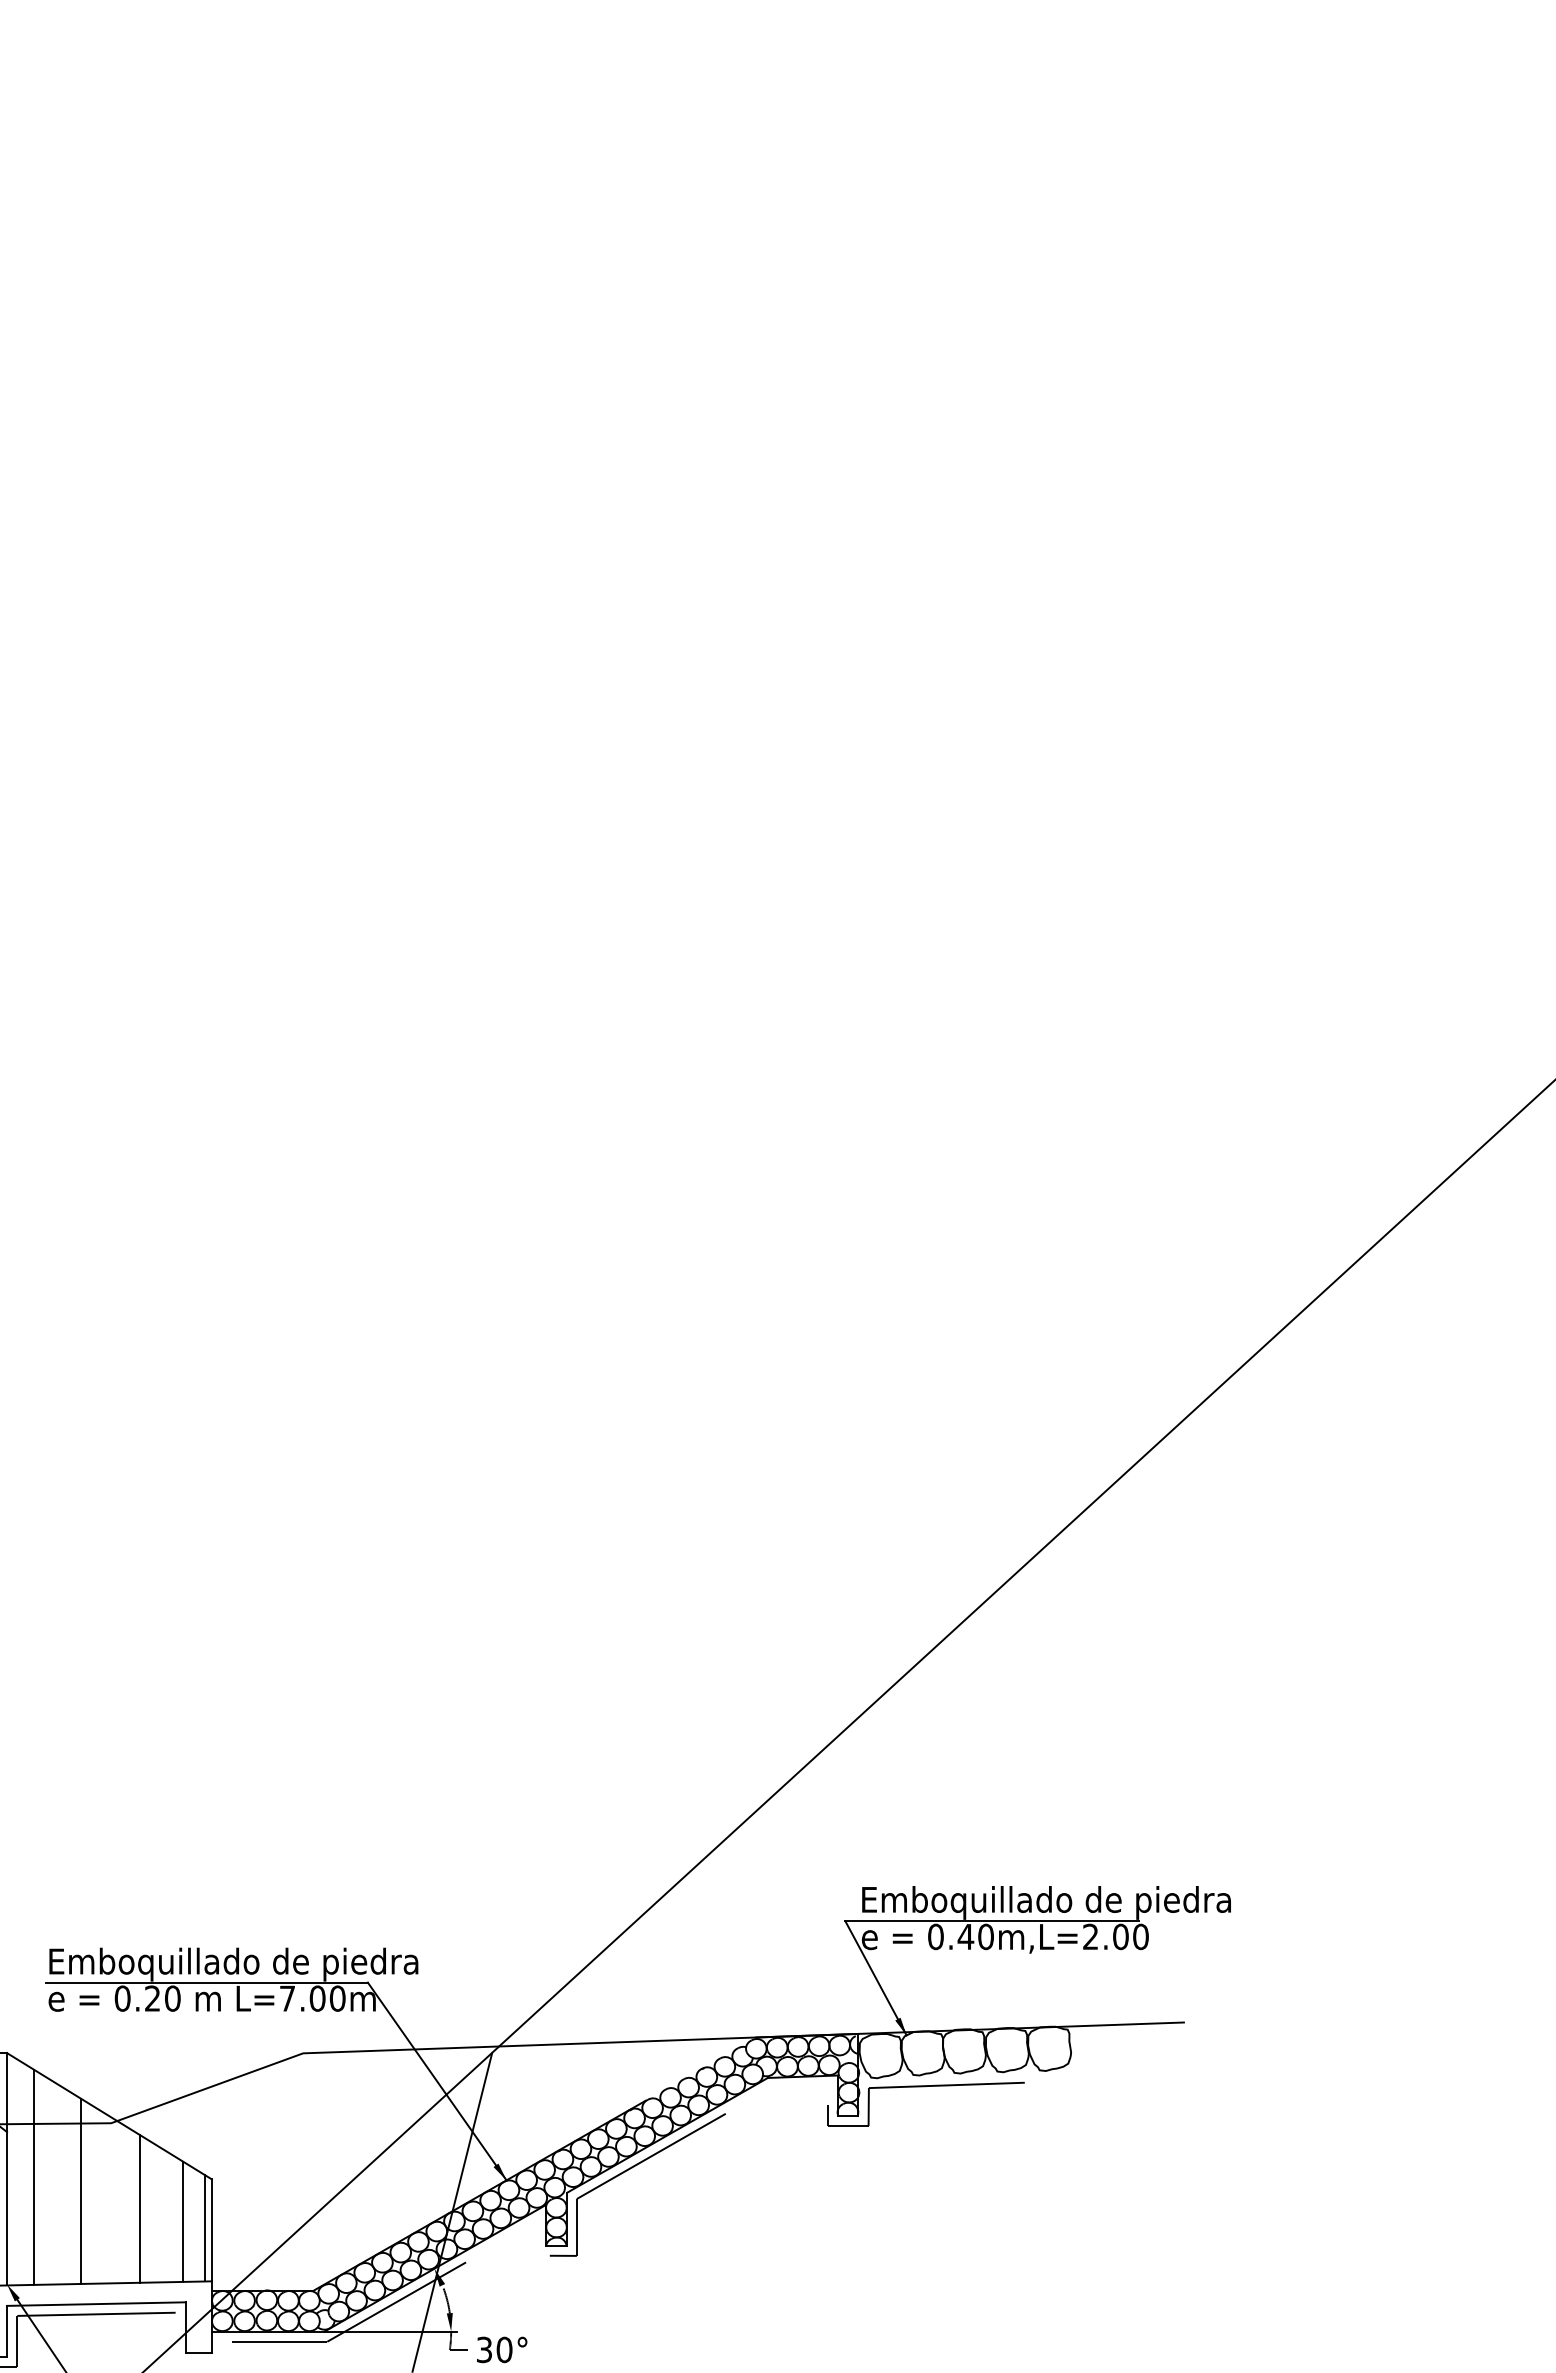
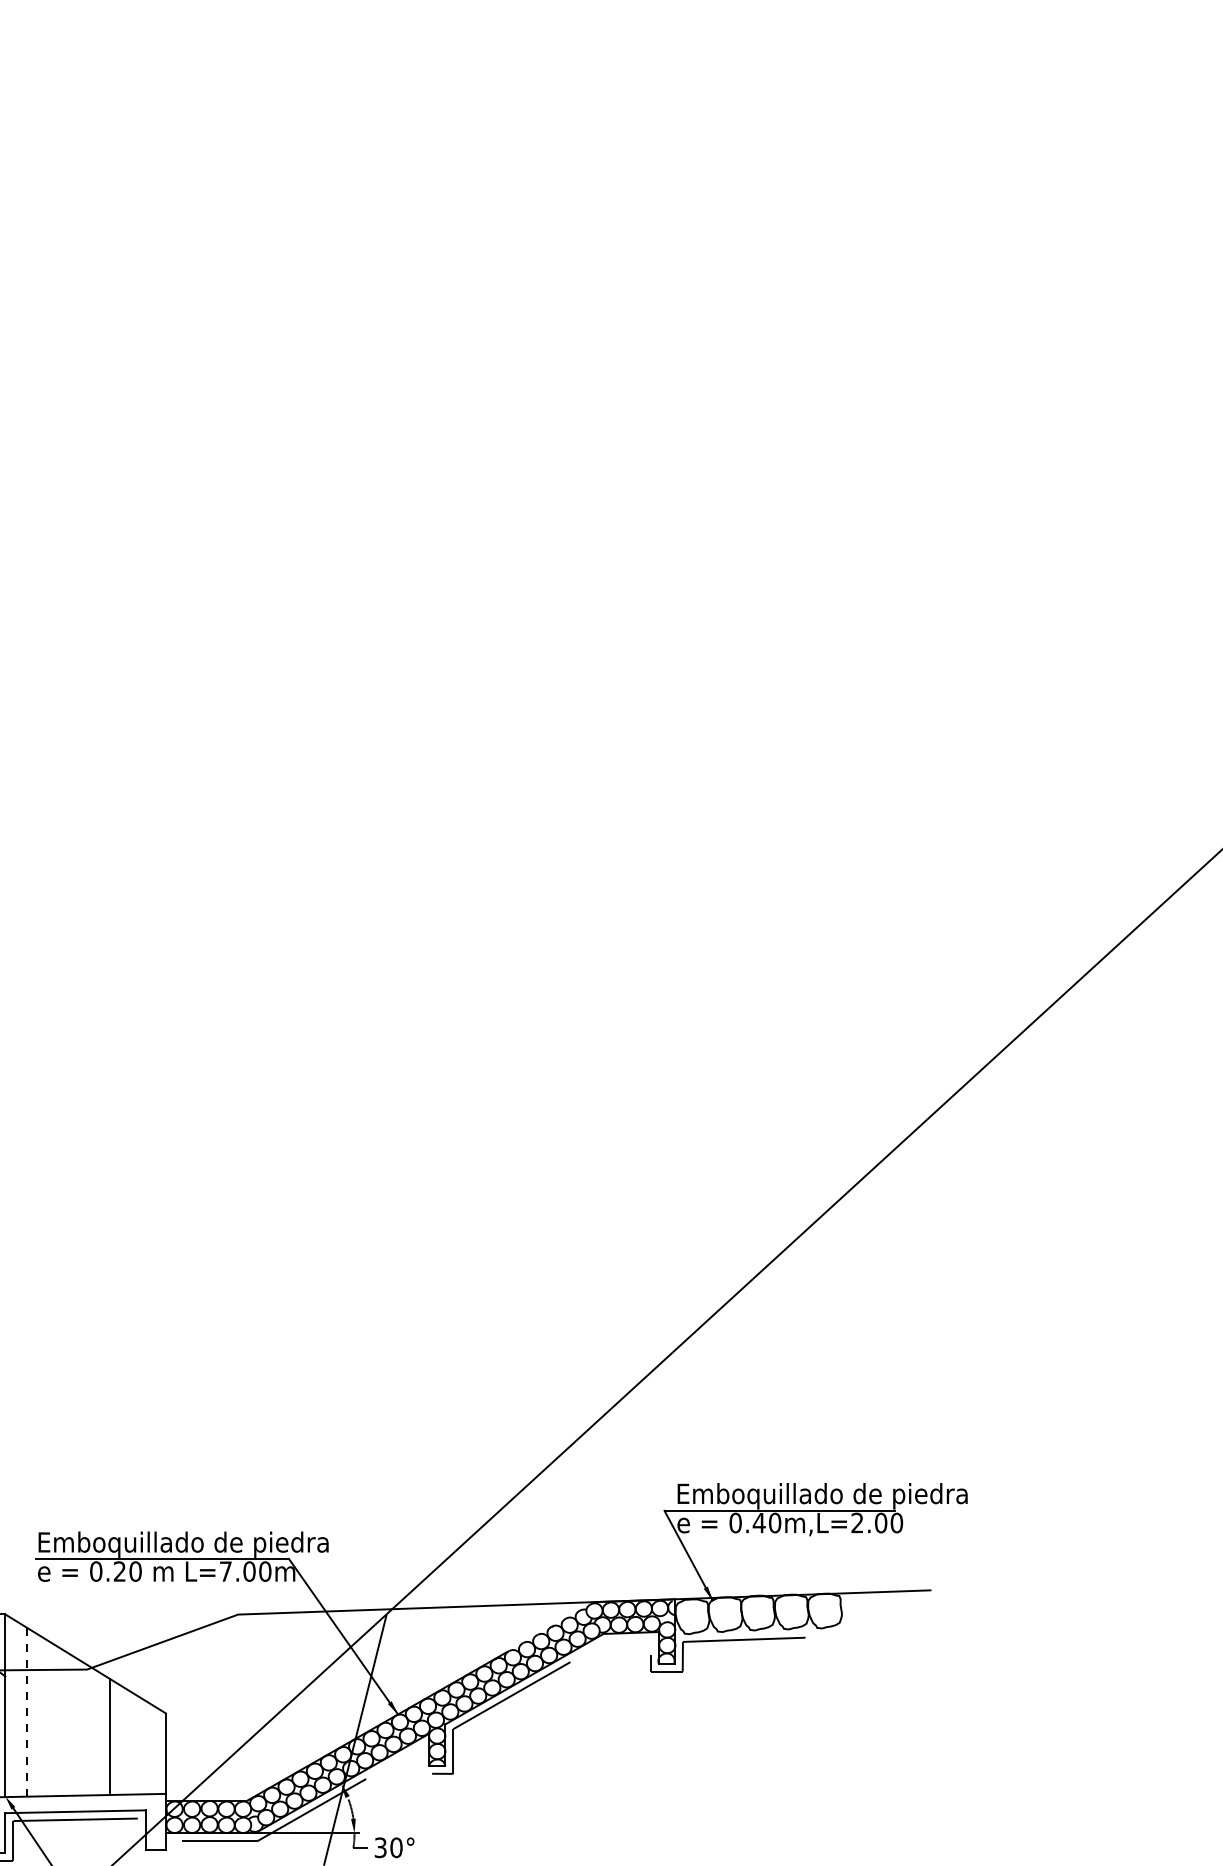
line: (34, 2177) -> (26, 1712), solid -> dashed
line: (81, 2190) -> (63, 1722), removed
line: (183, 2221) -> (144, 1746), removed
line: (205, 2228) -> (161, 1752), removed

